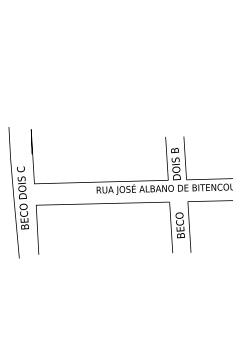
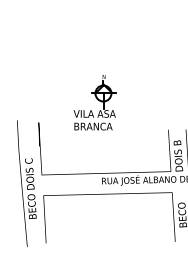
part: (89, 108) -> (95, 102), added

